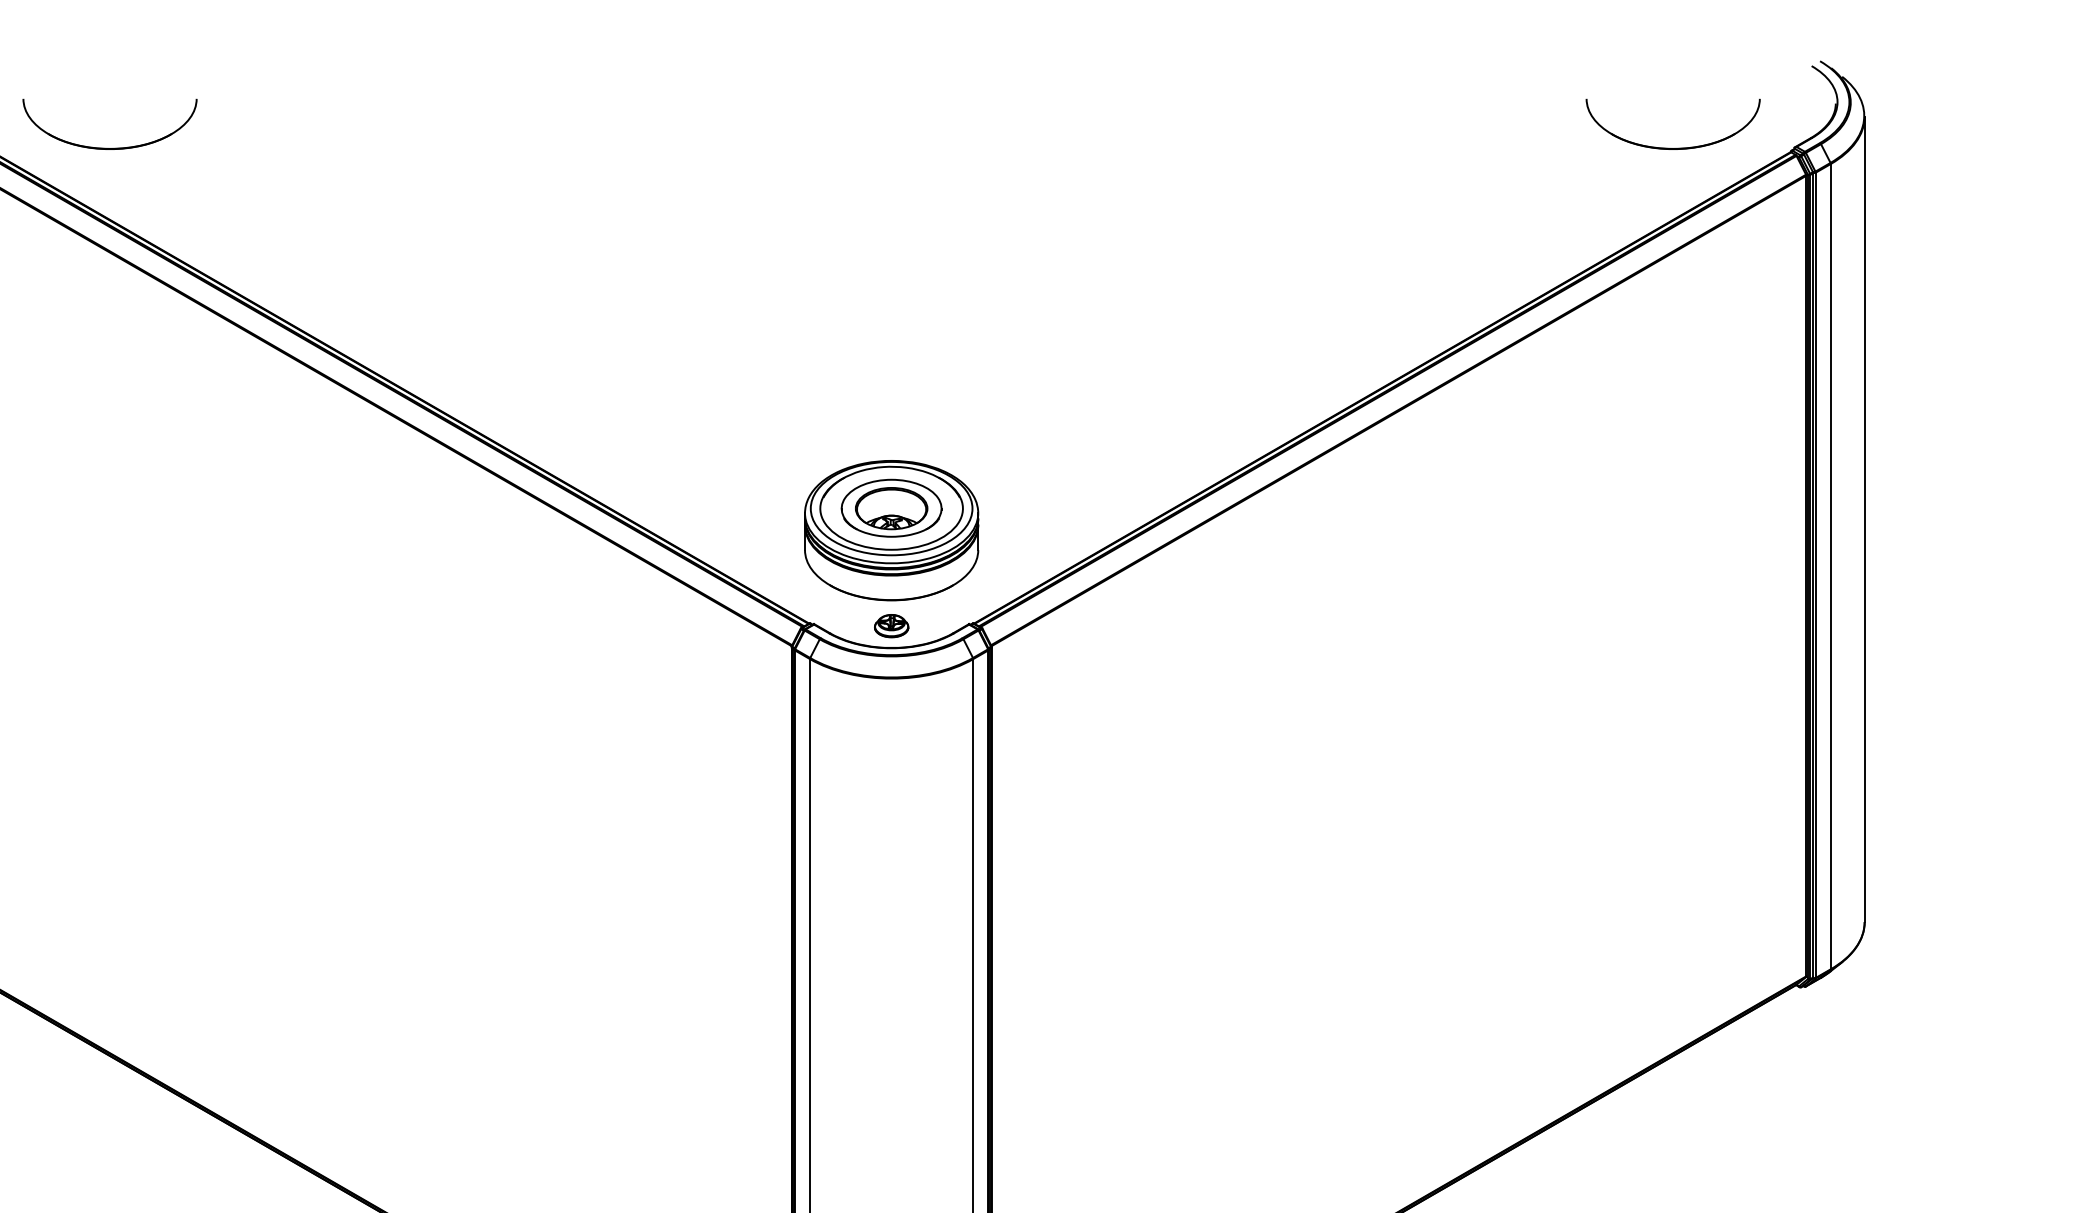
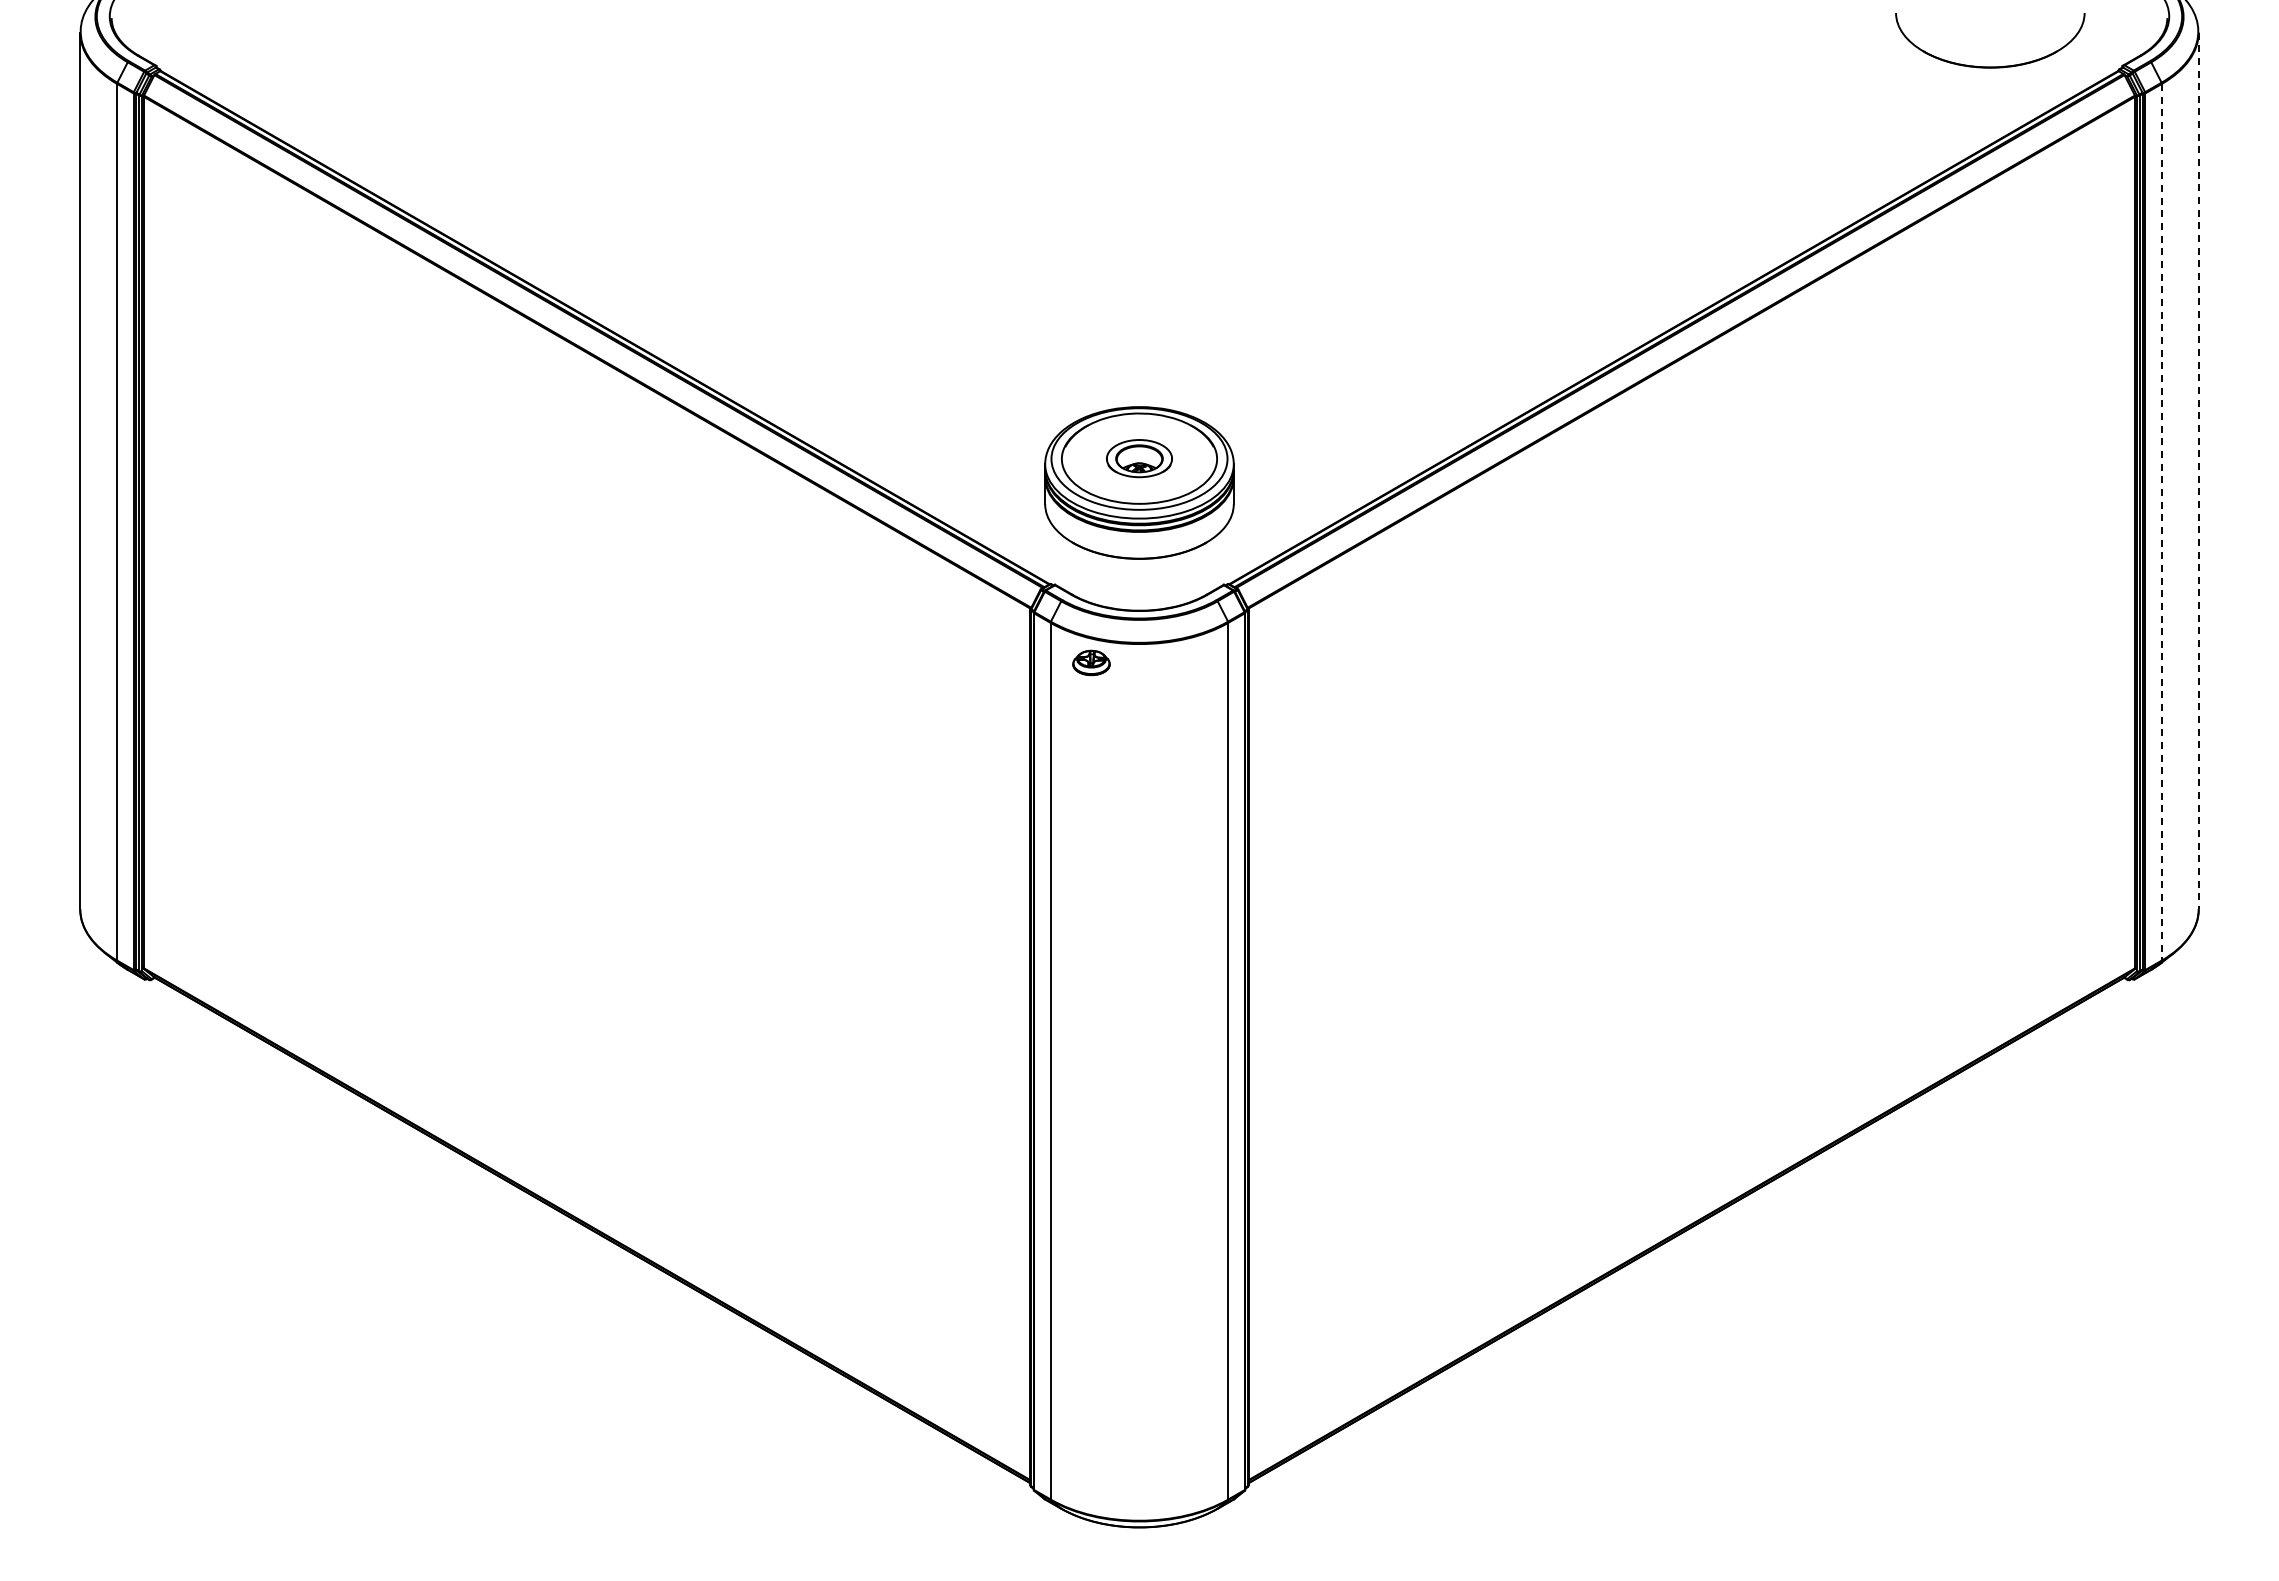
part: (109, 148) -> (288, 66), removed
part: (891, 508) -> (1139, 458), size x0.6
line: (1864, 520) -> (2198, 471), solid -> dashed
line: (1830, 566) -> (2161, 522), solid -> dashed
part: (891, 625) -> (1091, 662), moved

